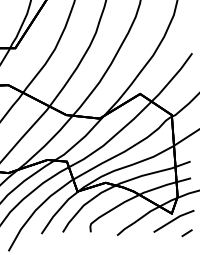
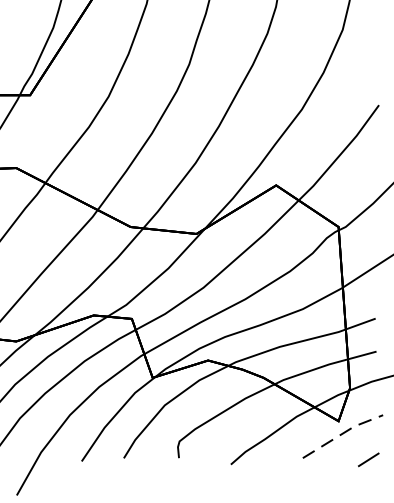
line: (174, 219) -> (343, 432), solid -> dashed

